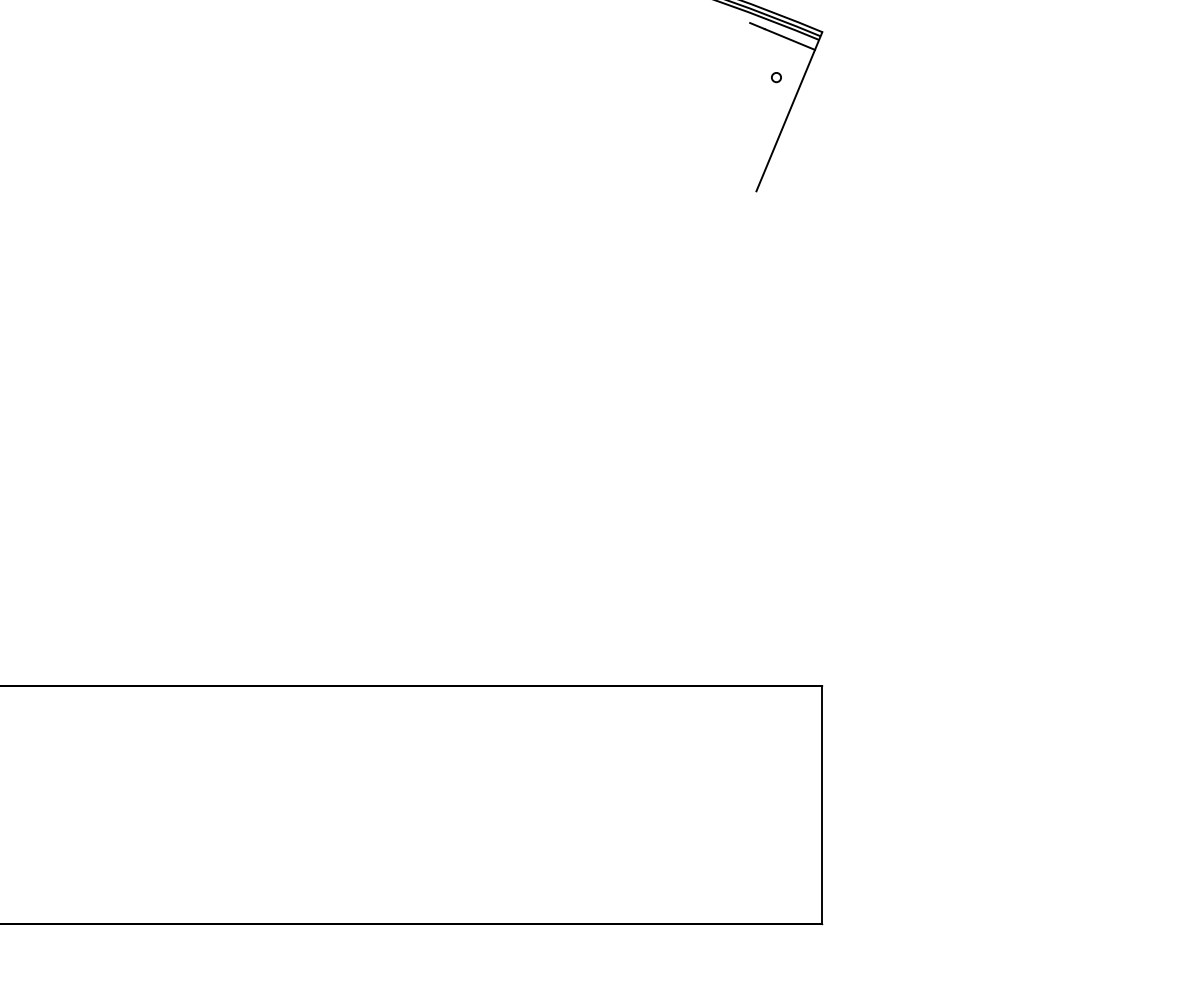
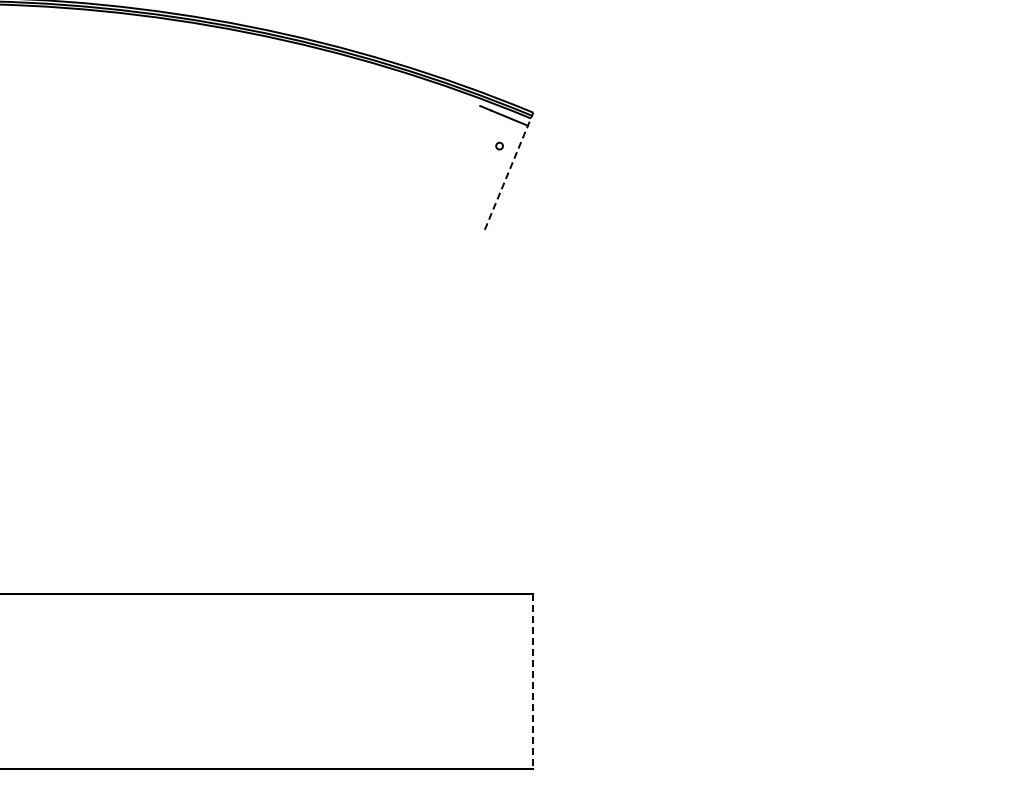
line: (789, 110) -> (509, 170), solid -> dashed
line: (822, 806) -> (533, 682), solid -> dashed

